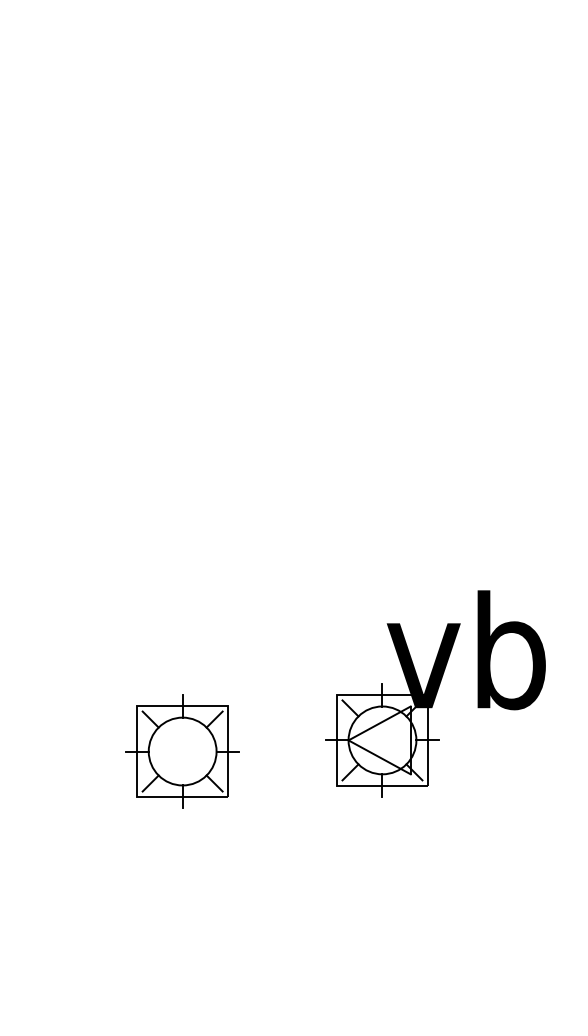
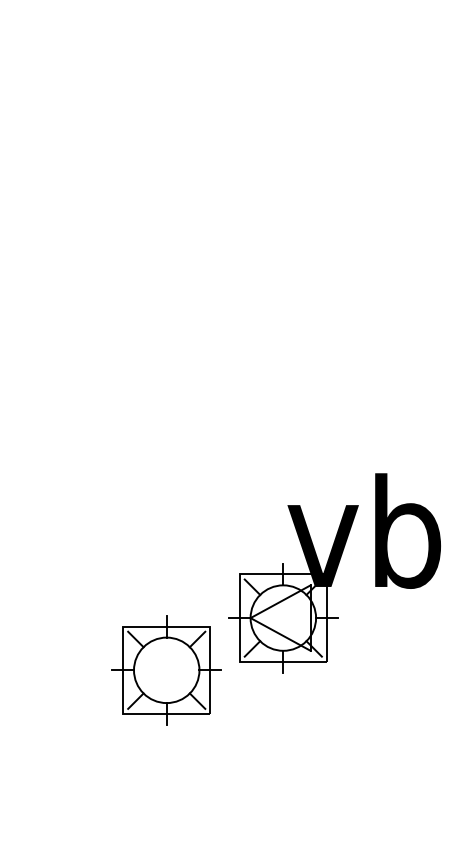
part: (182, 751) -> (166, 670), moved

